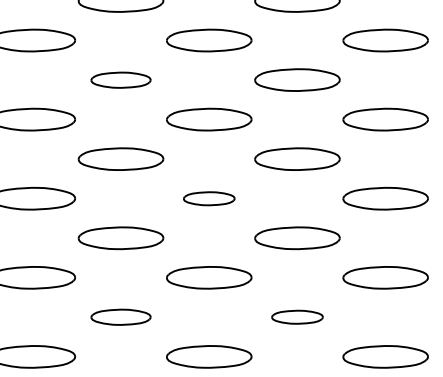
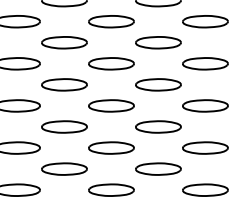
part: (121, 79) -> (64, 42), size x1.43
part: (209, 197) -> (111, 105), size x1.67
part: (121, 316) -> (64, 168), size x1.43
part: (297, 316) -> (158, 168), size x1.67

